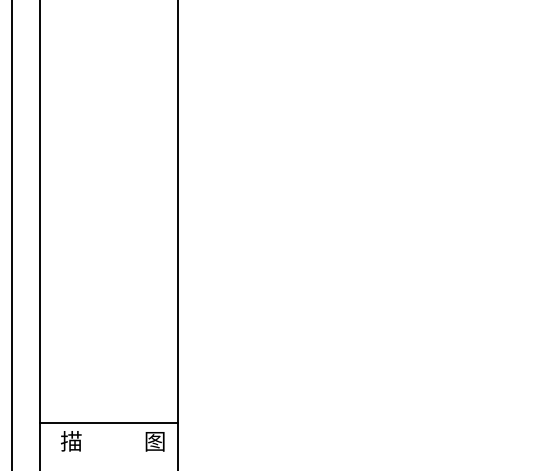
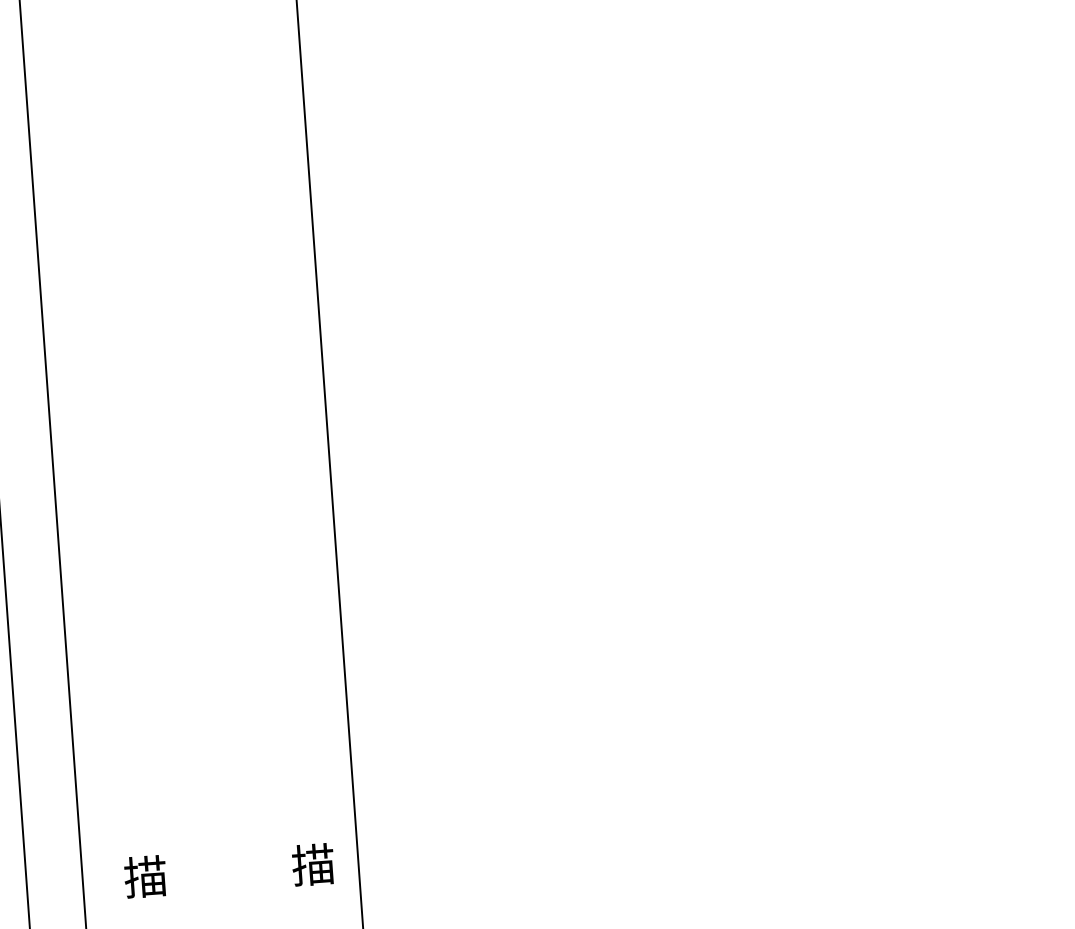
line: (108, 422) -> (217, 833), removed
text: (154, 441) -> (312, 865), 图 -> 描

